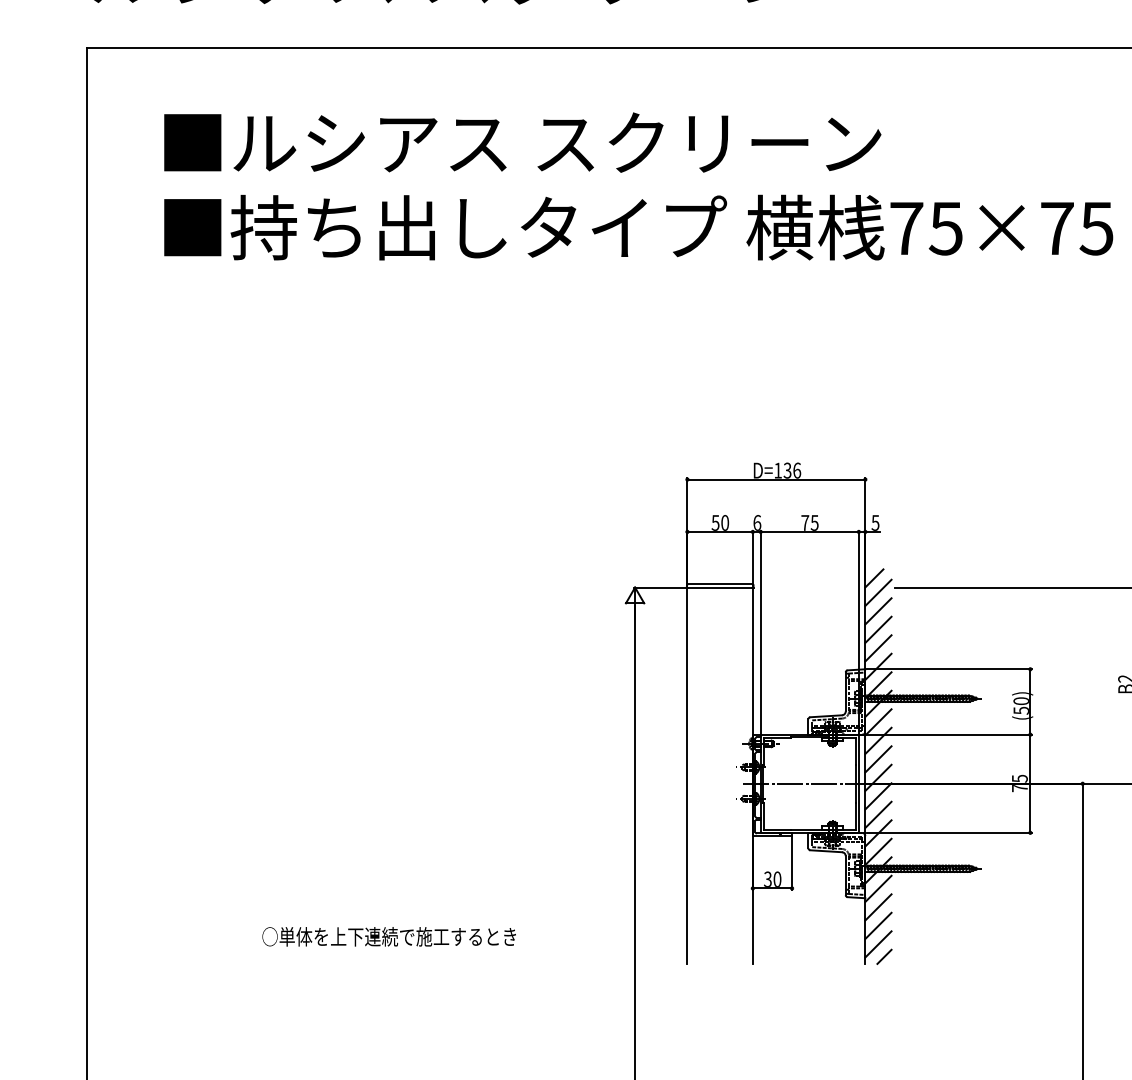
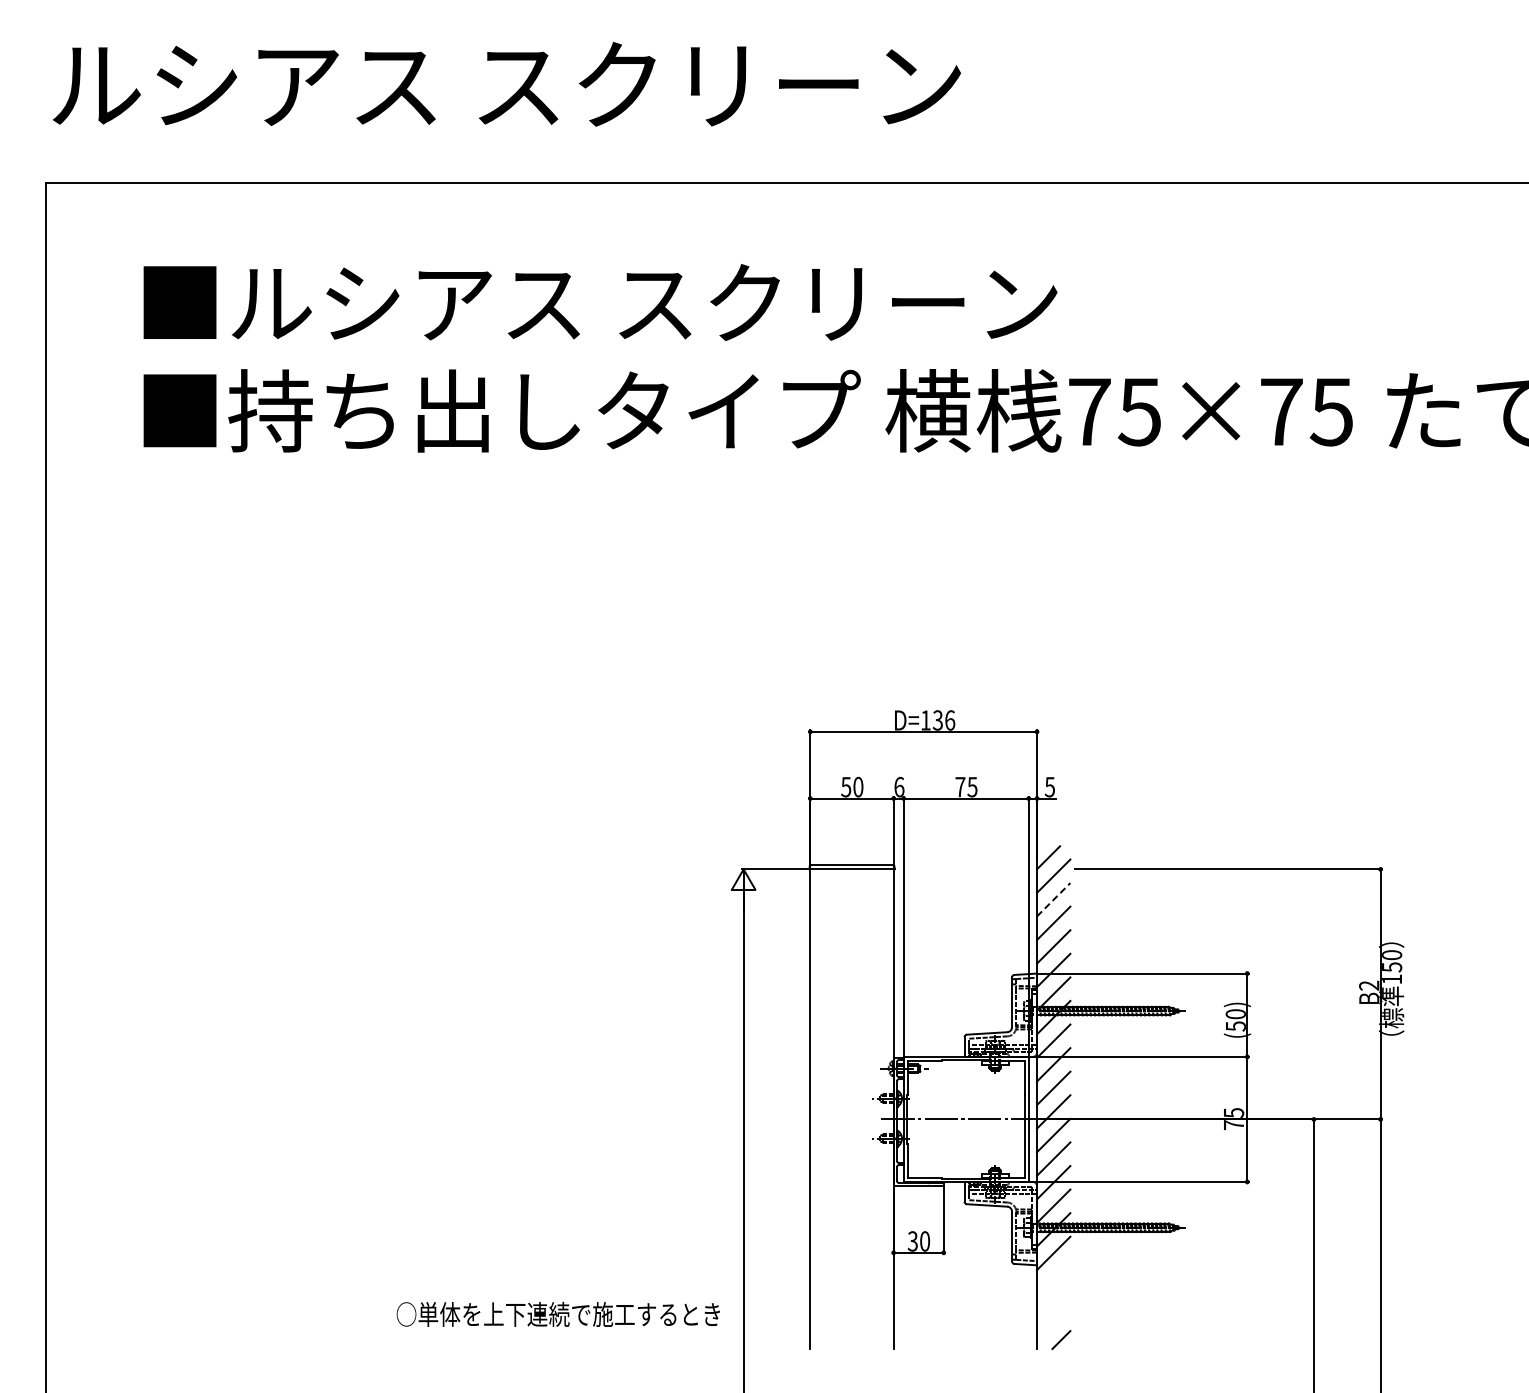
line: (878, 611) -> (1053, 899), solid -> dashed
line: (878, 907) -> (1053, 1276), removed
line: (878, 925) -> (1053, 1300), removed
text: (388, 936) -> (557, 1314), moved
line: (878, 943) -> (1053, 1323), removed

